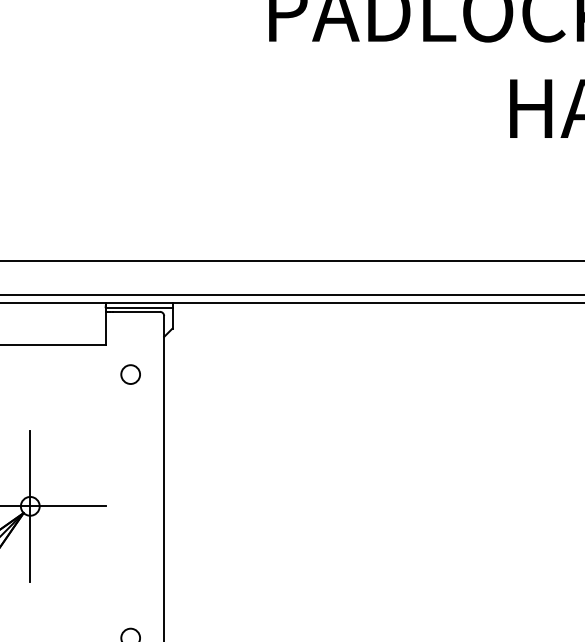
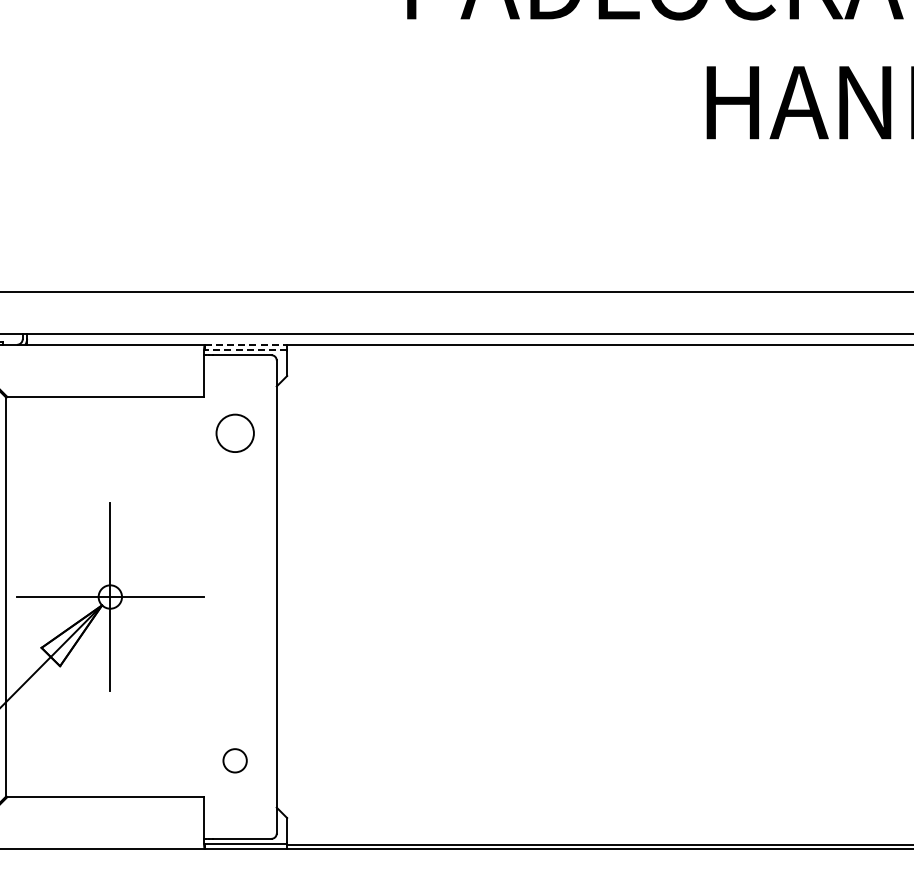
line: (139, 303) -> (246, 344), solid -> dashed
line: (139, 308) -> (245, 350), solid -> dashed
circle: (130, 374) -> (234, 432), size x1.6

